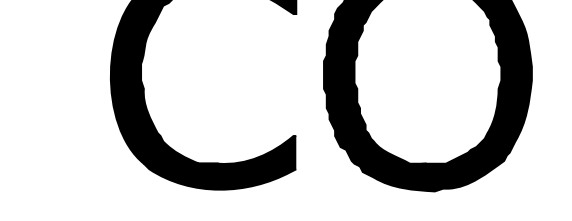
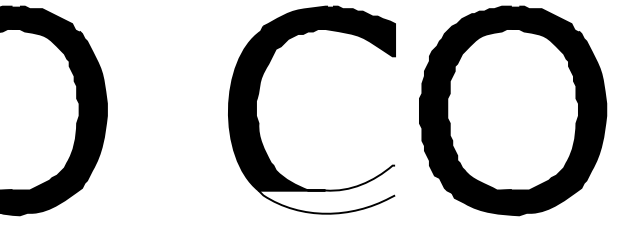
fill: (219, 162) -> (326, 189), removed

